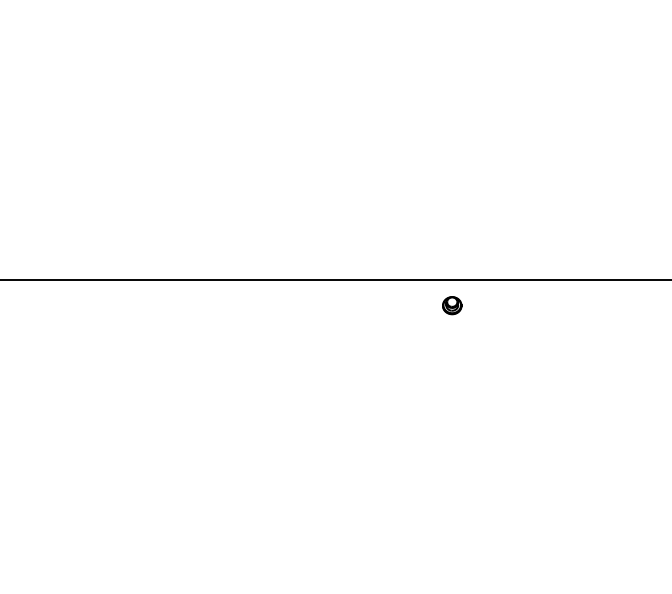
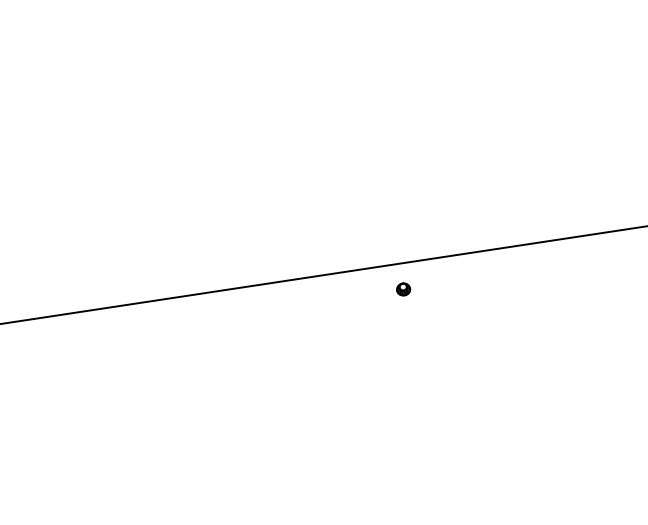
part: (452, 305) -> (403, 289), size x0.7

